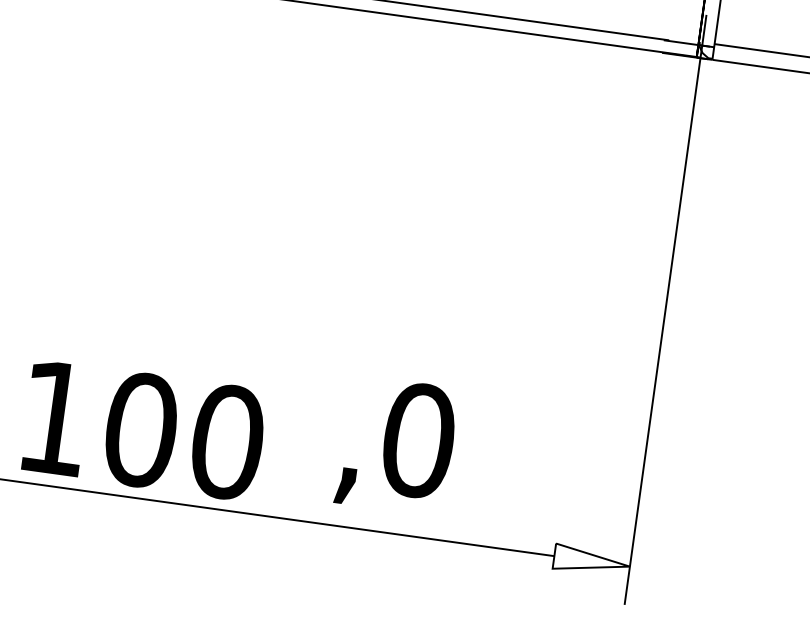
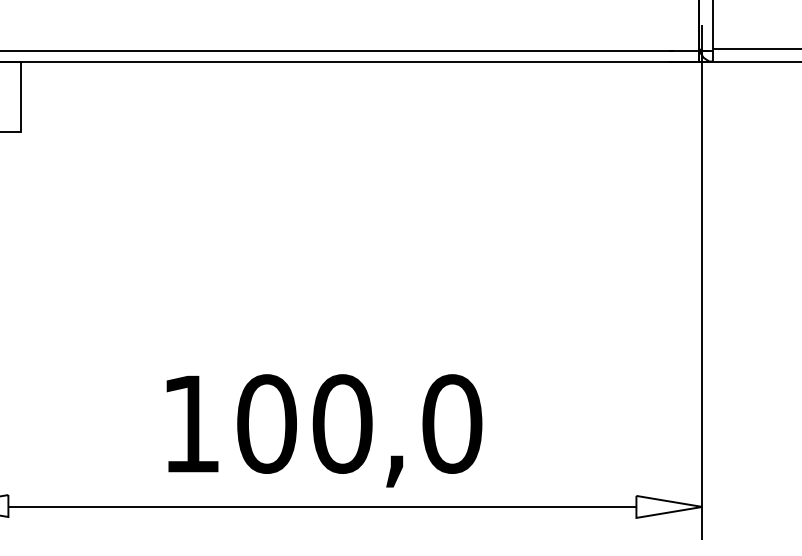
text: (144, 429) -> (269, 423), moved
text: (397, 445) -> (434, 430), moved

